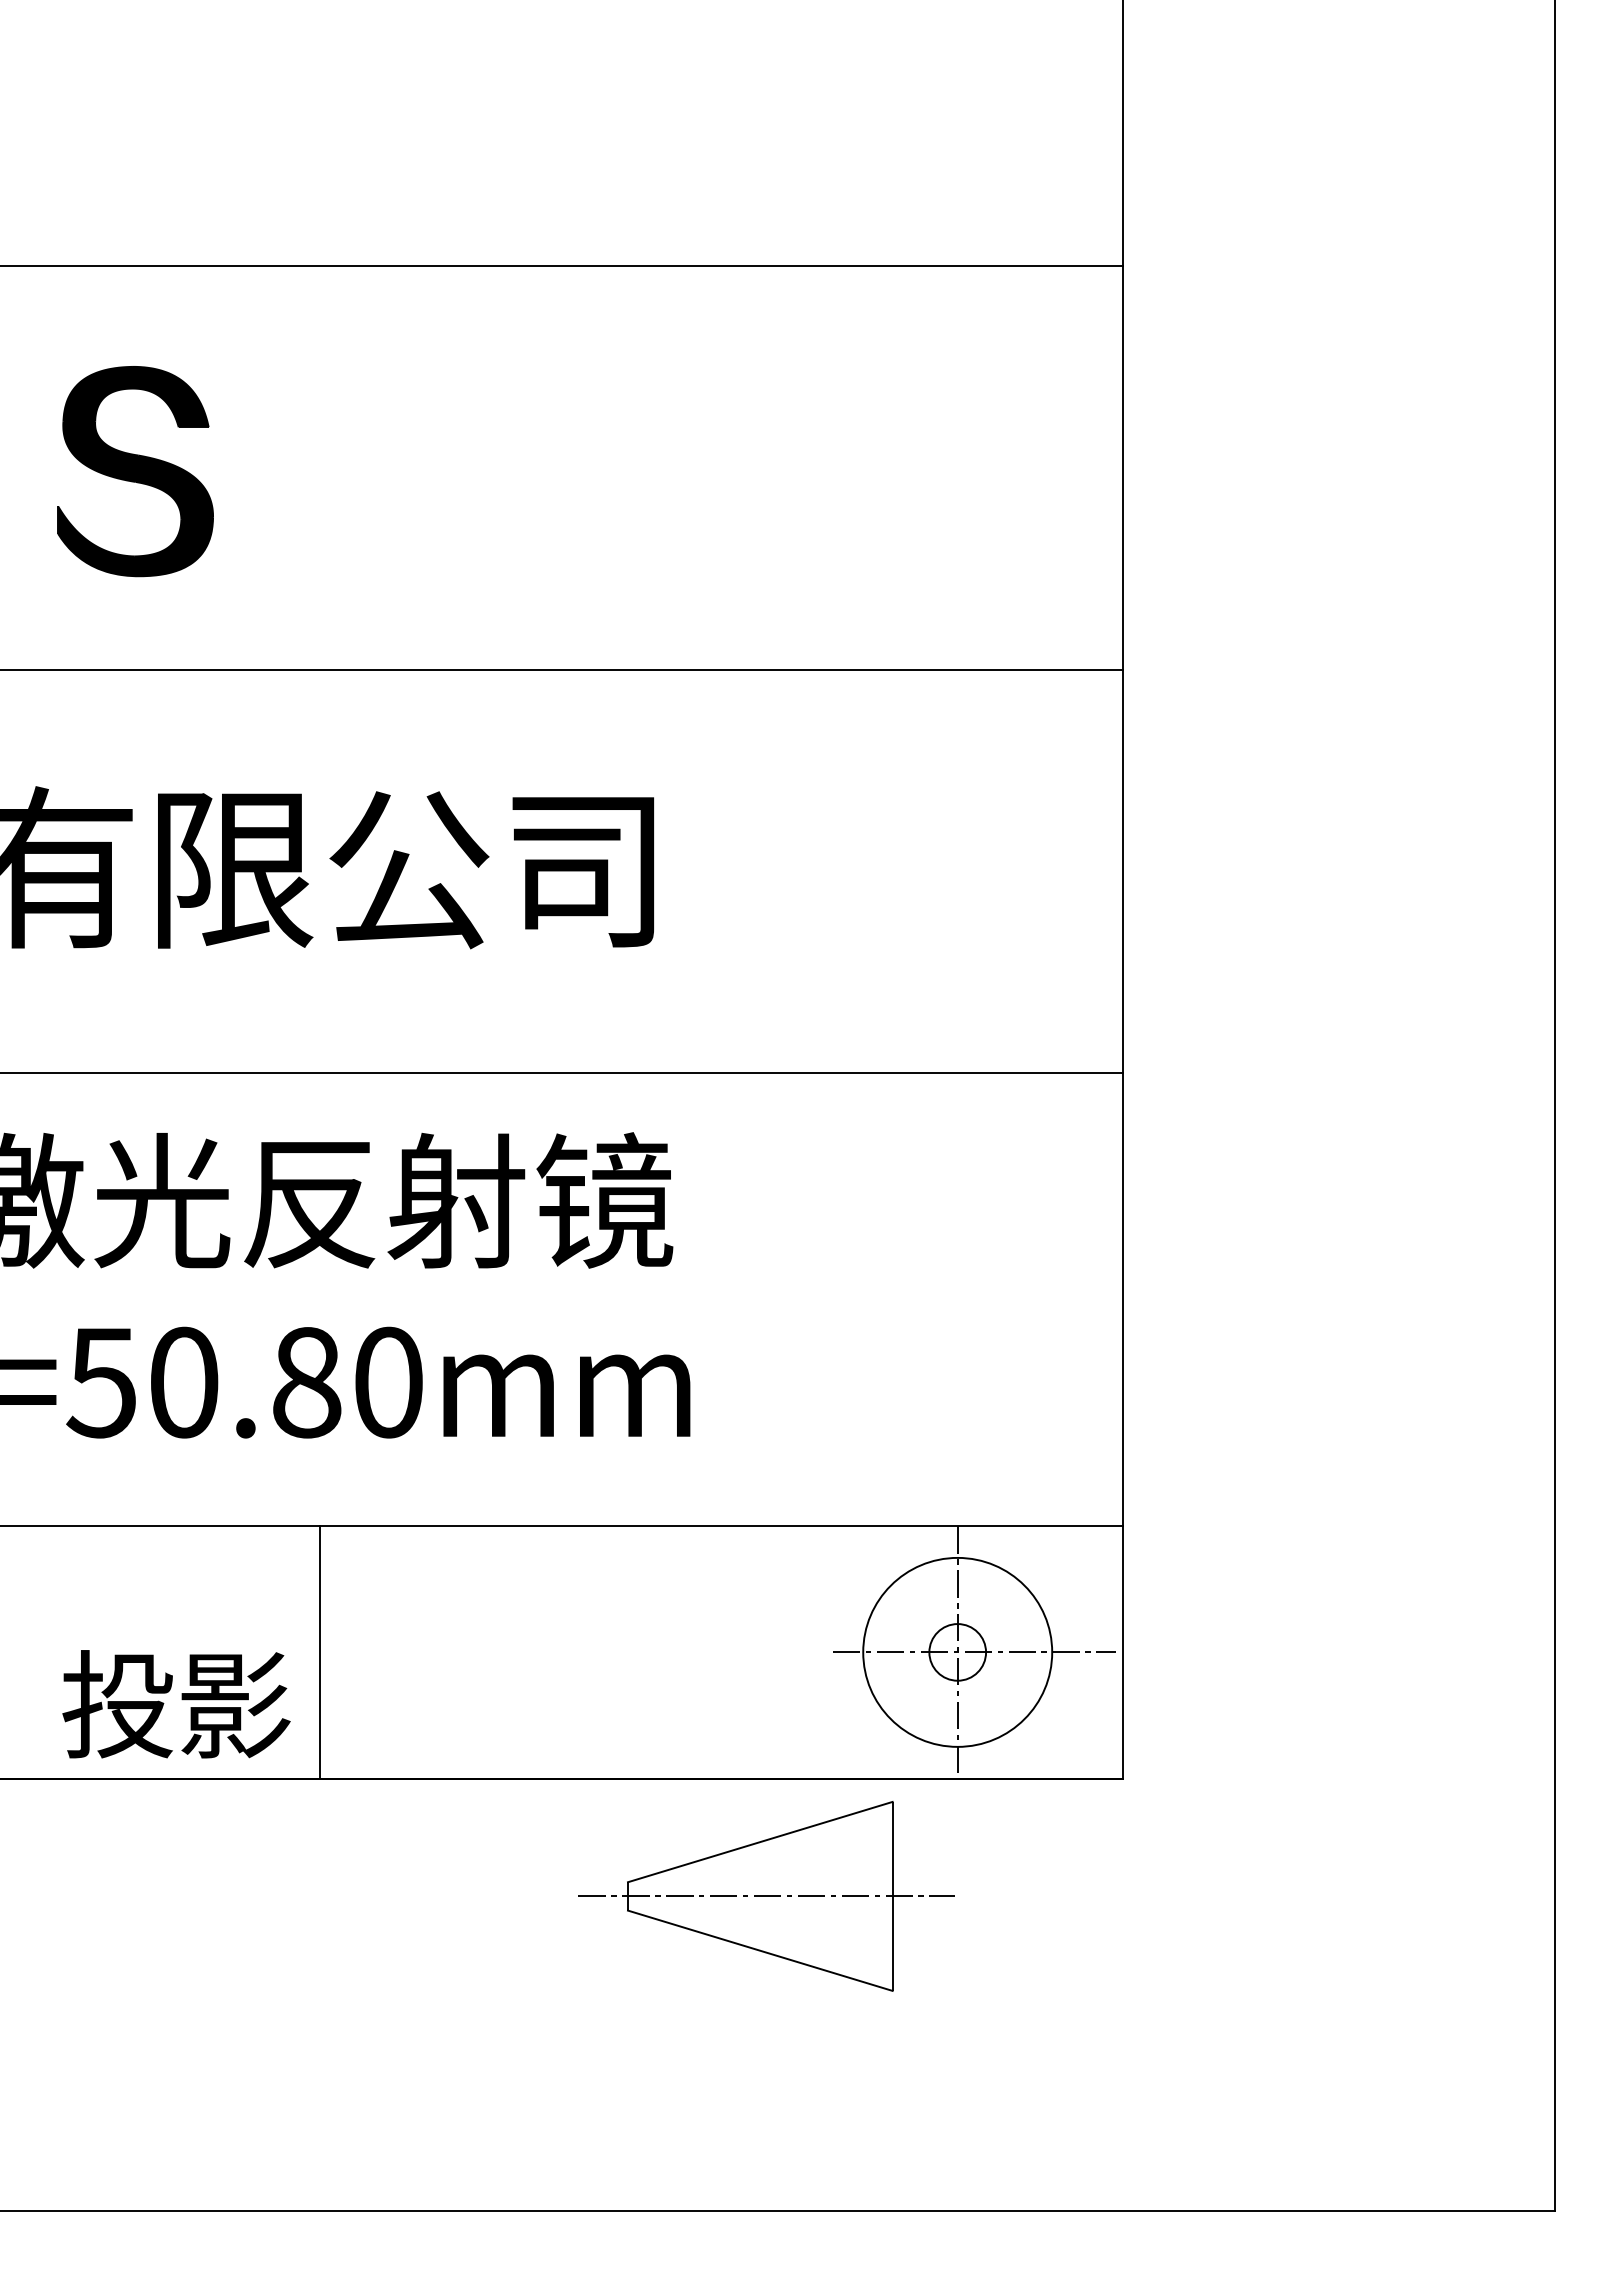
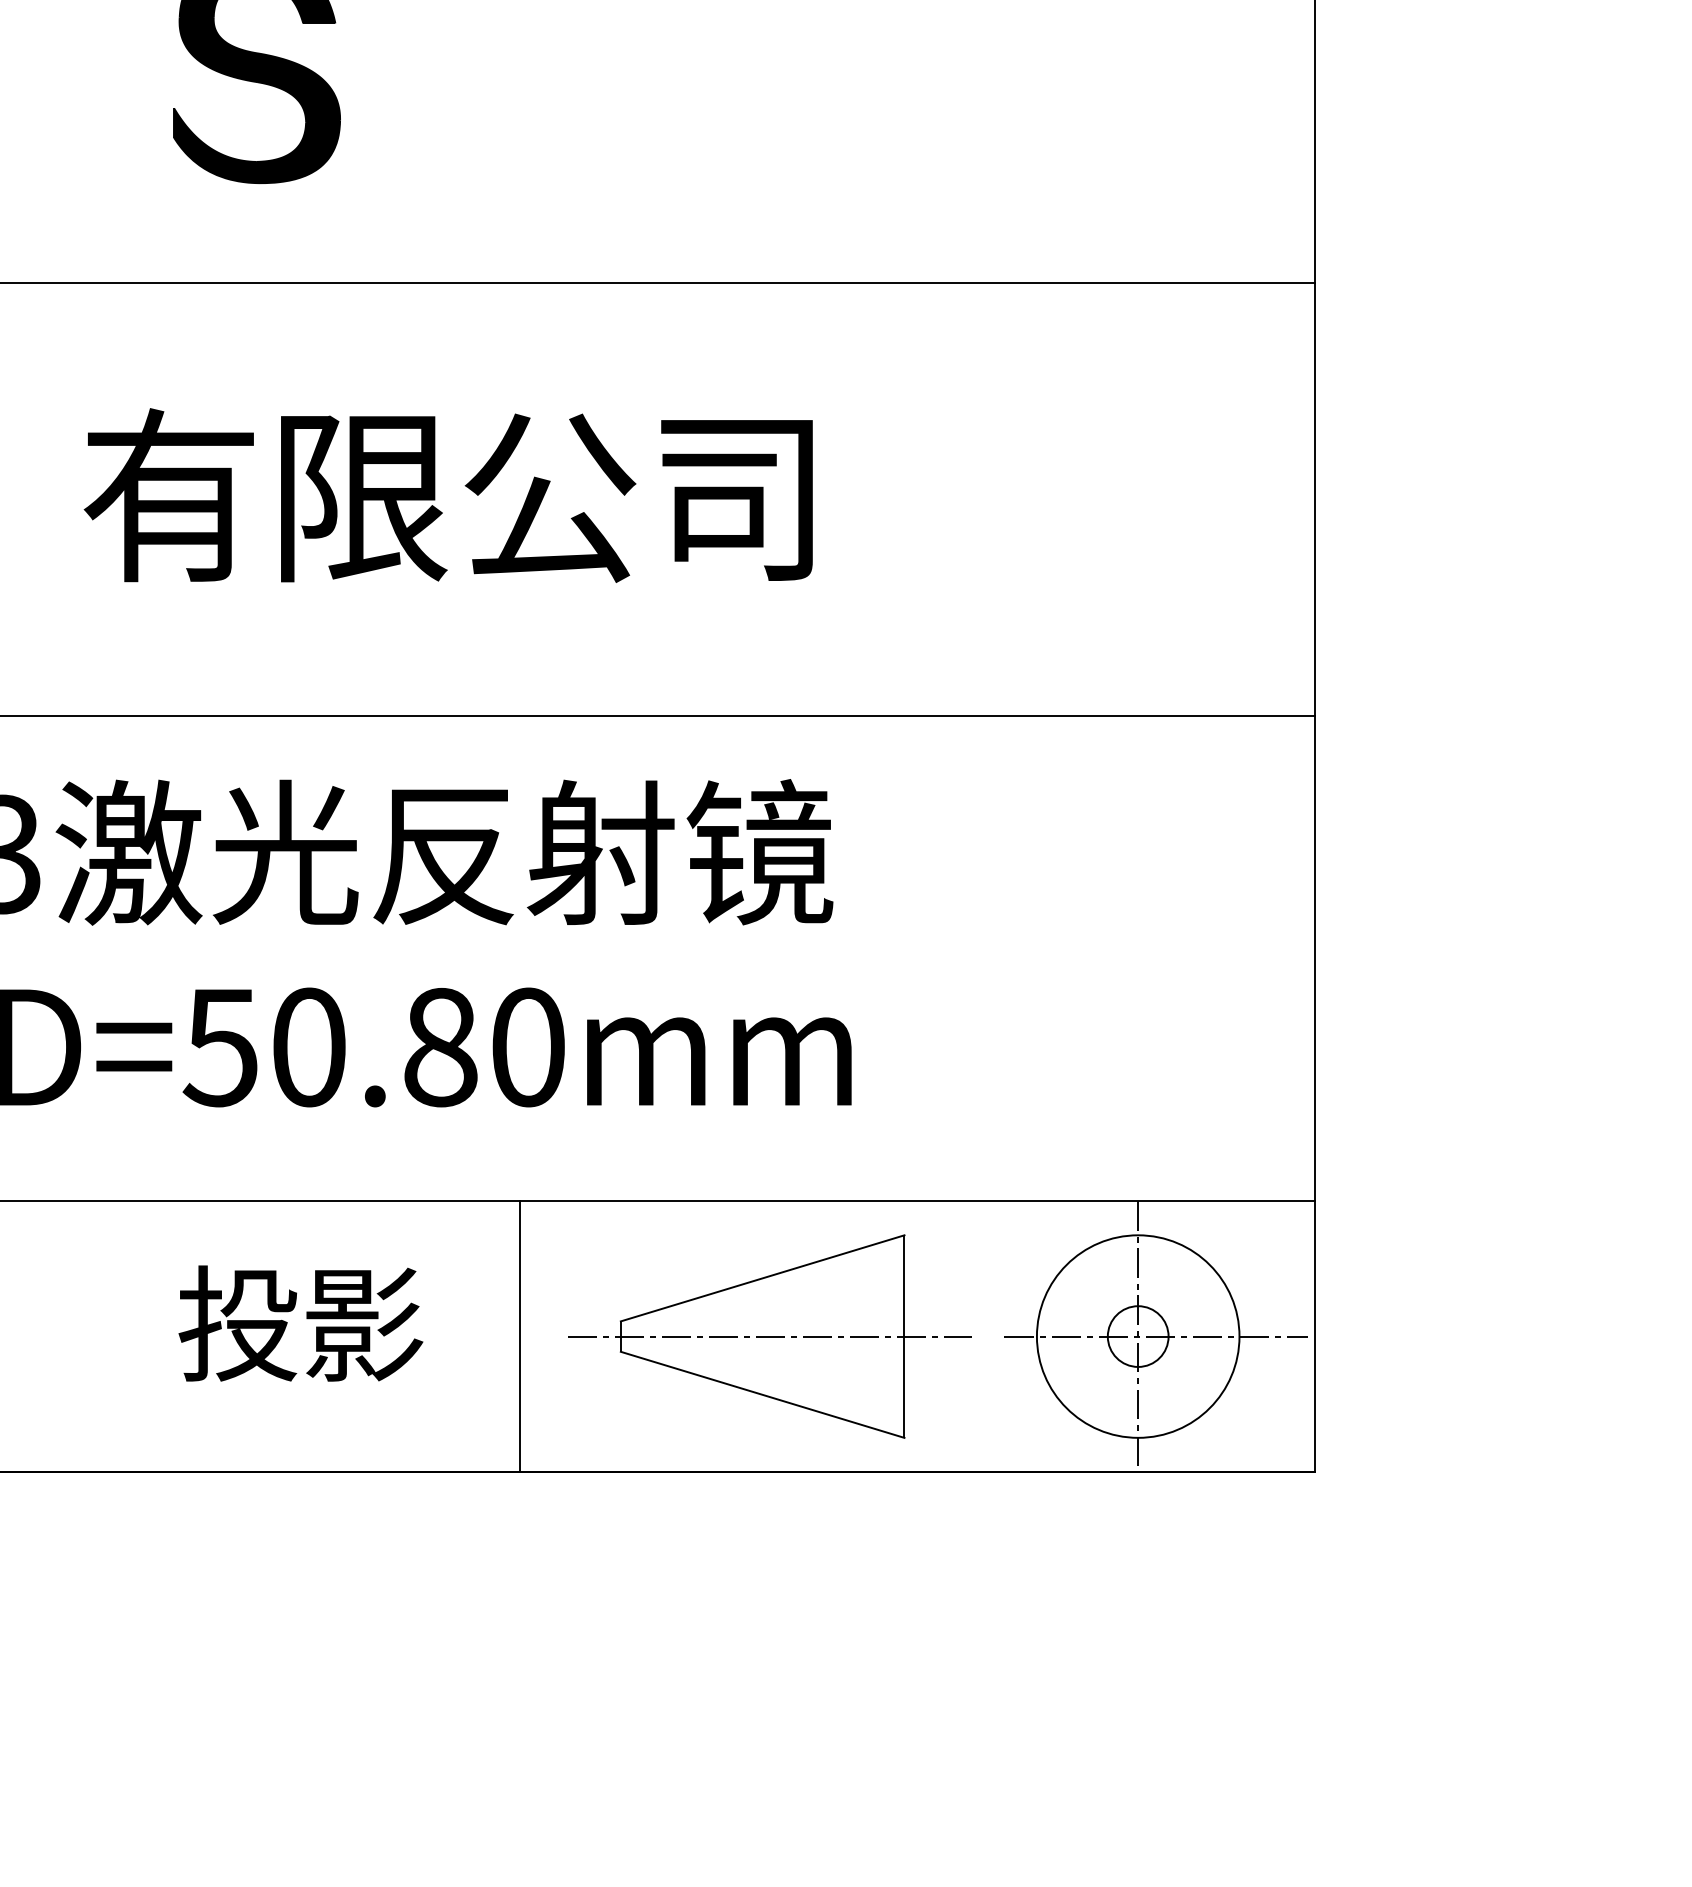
line: (319, 1652) -> (519, 1336), moved
text: (176, 1704) -> (300, 1323), moved
part: (766, 1896) -> (769, 1336), moved

